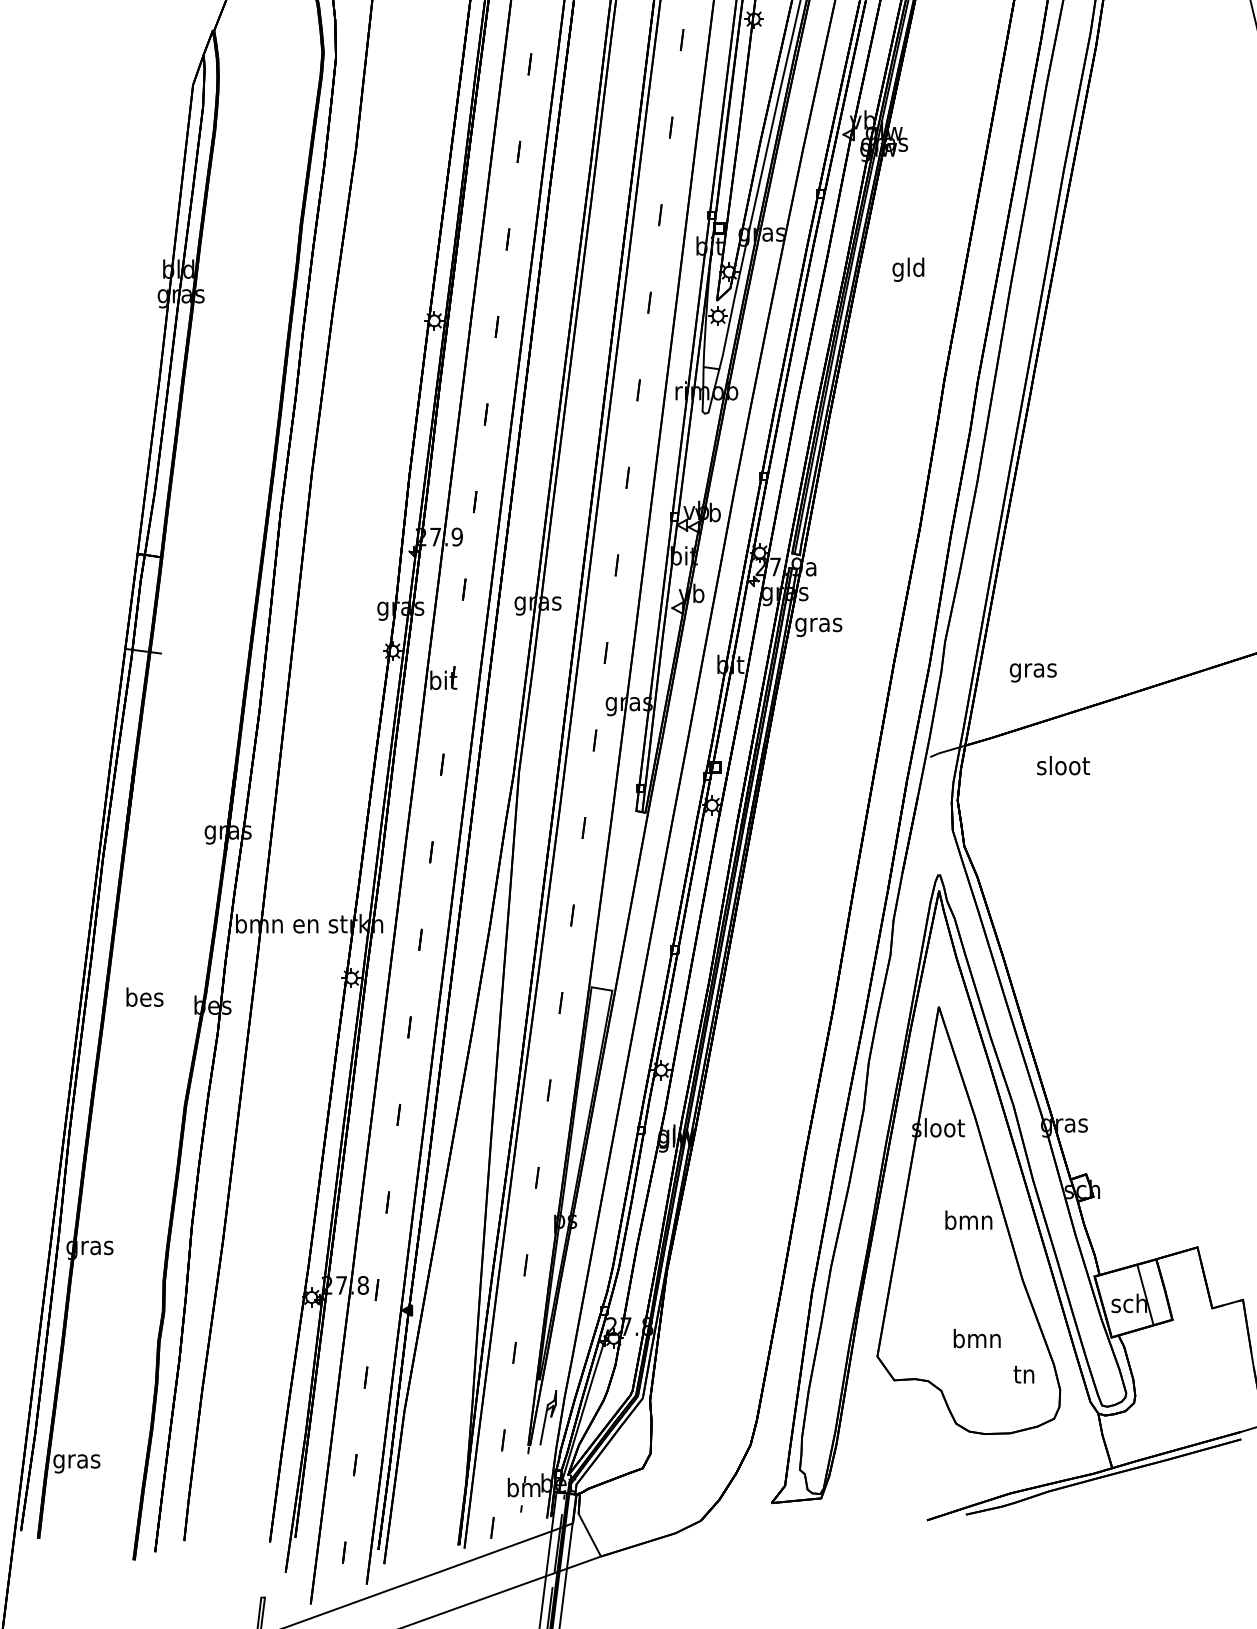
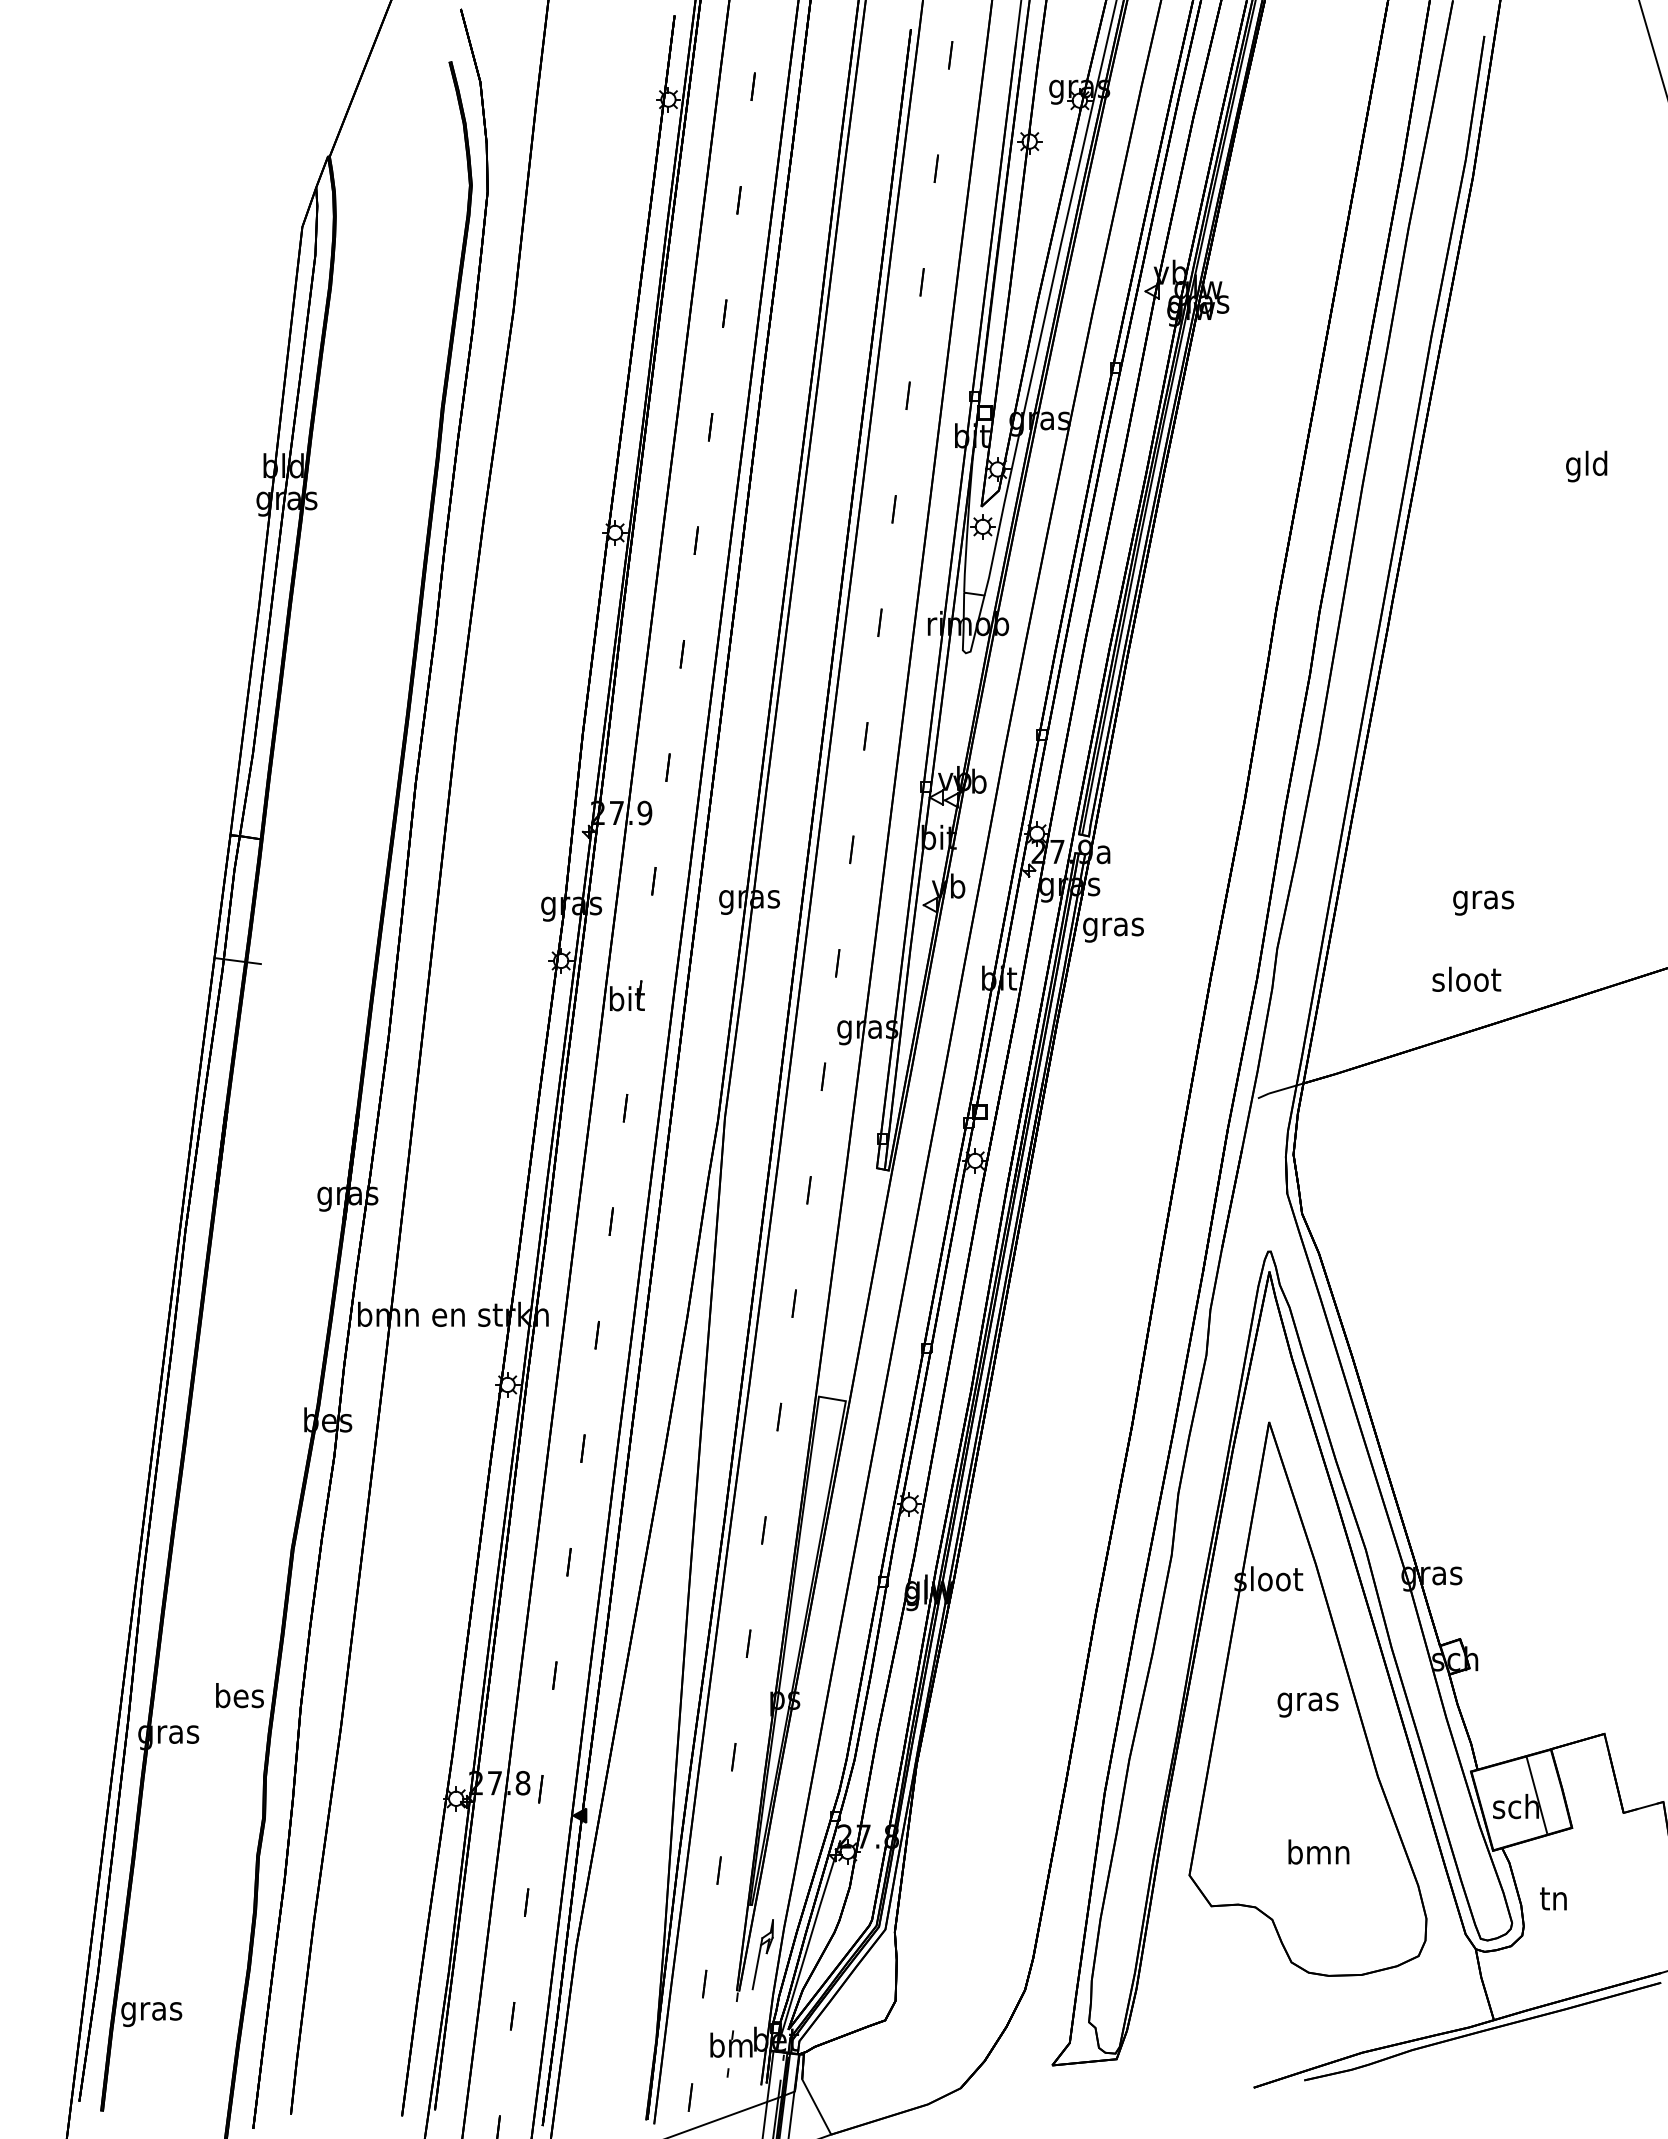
text: (908, 269) -> (1586, 466), moved
text: (1033, 672) -> (1483, 902), moved
text: (1063, 764) -> (1466, 978), moved
text: (144, 997) -> (239, 1695), moved
text: (968, 1222) -> (1307, 1701), bmn -> gras
text: (1023, 1374) -> (1553, 1898), moved

